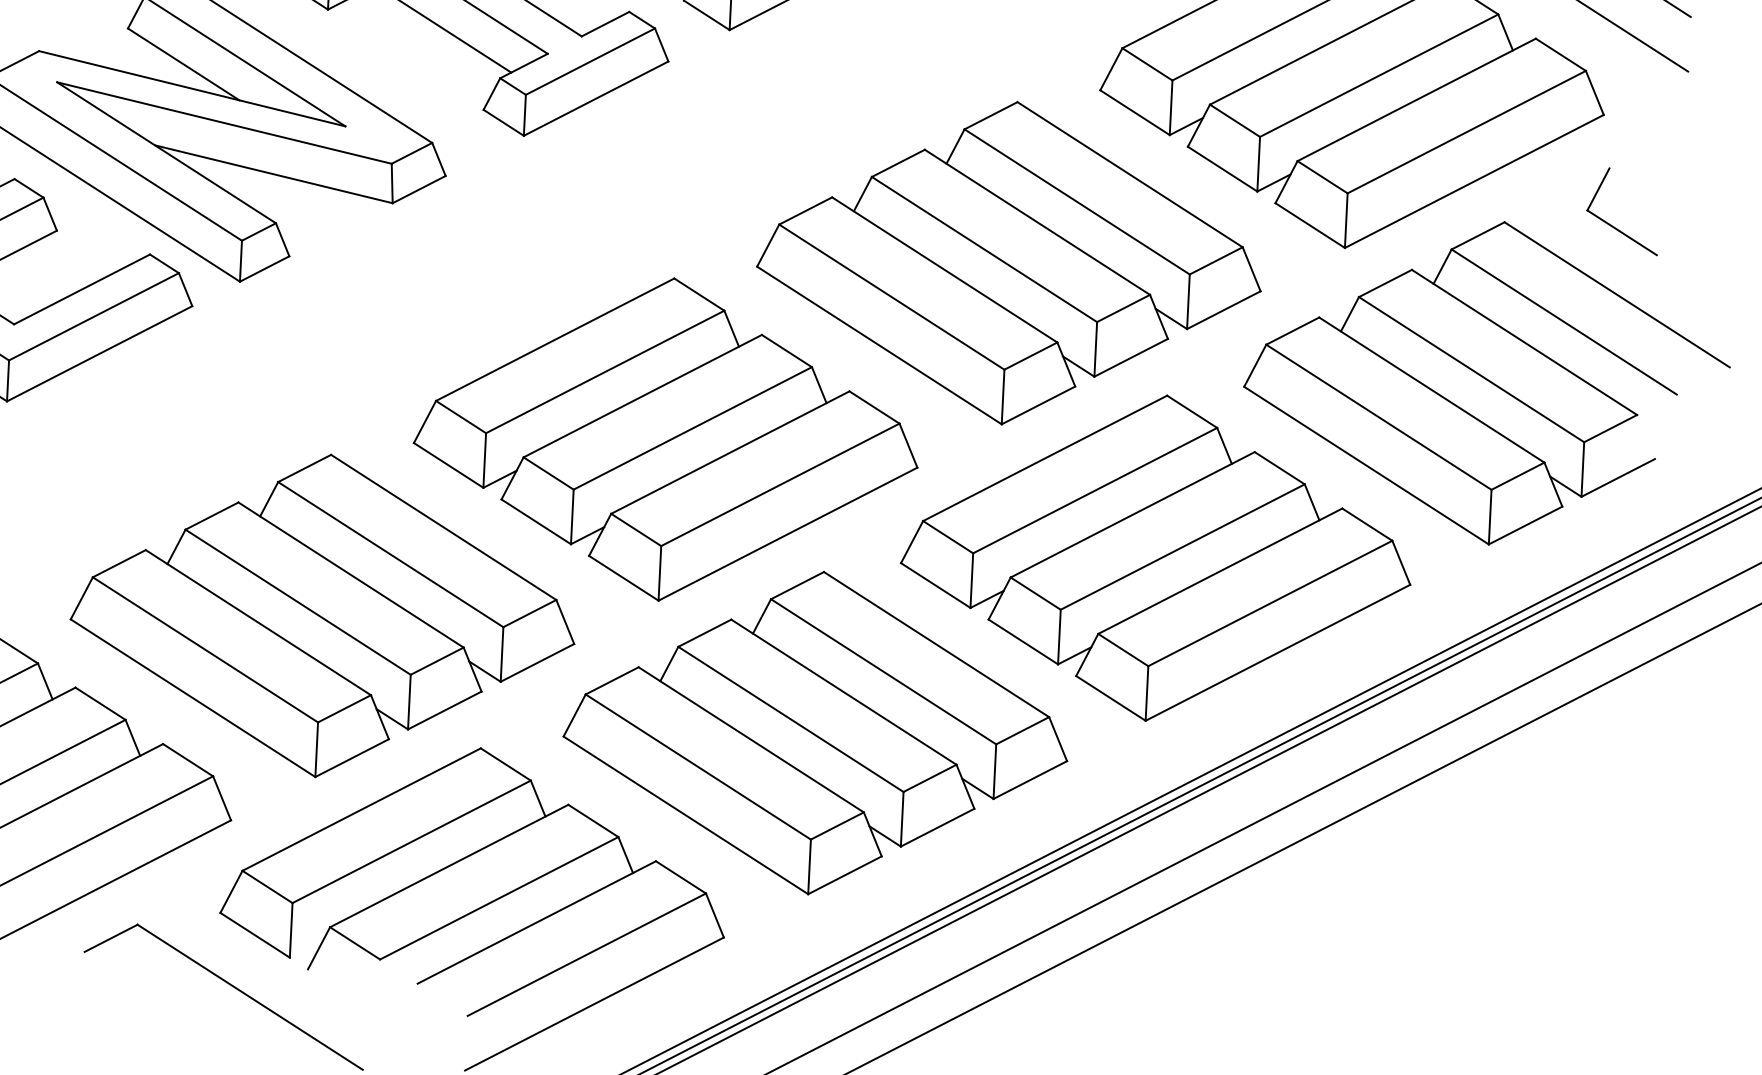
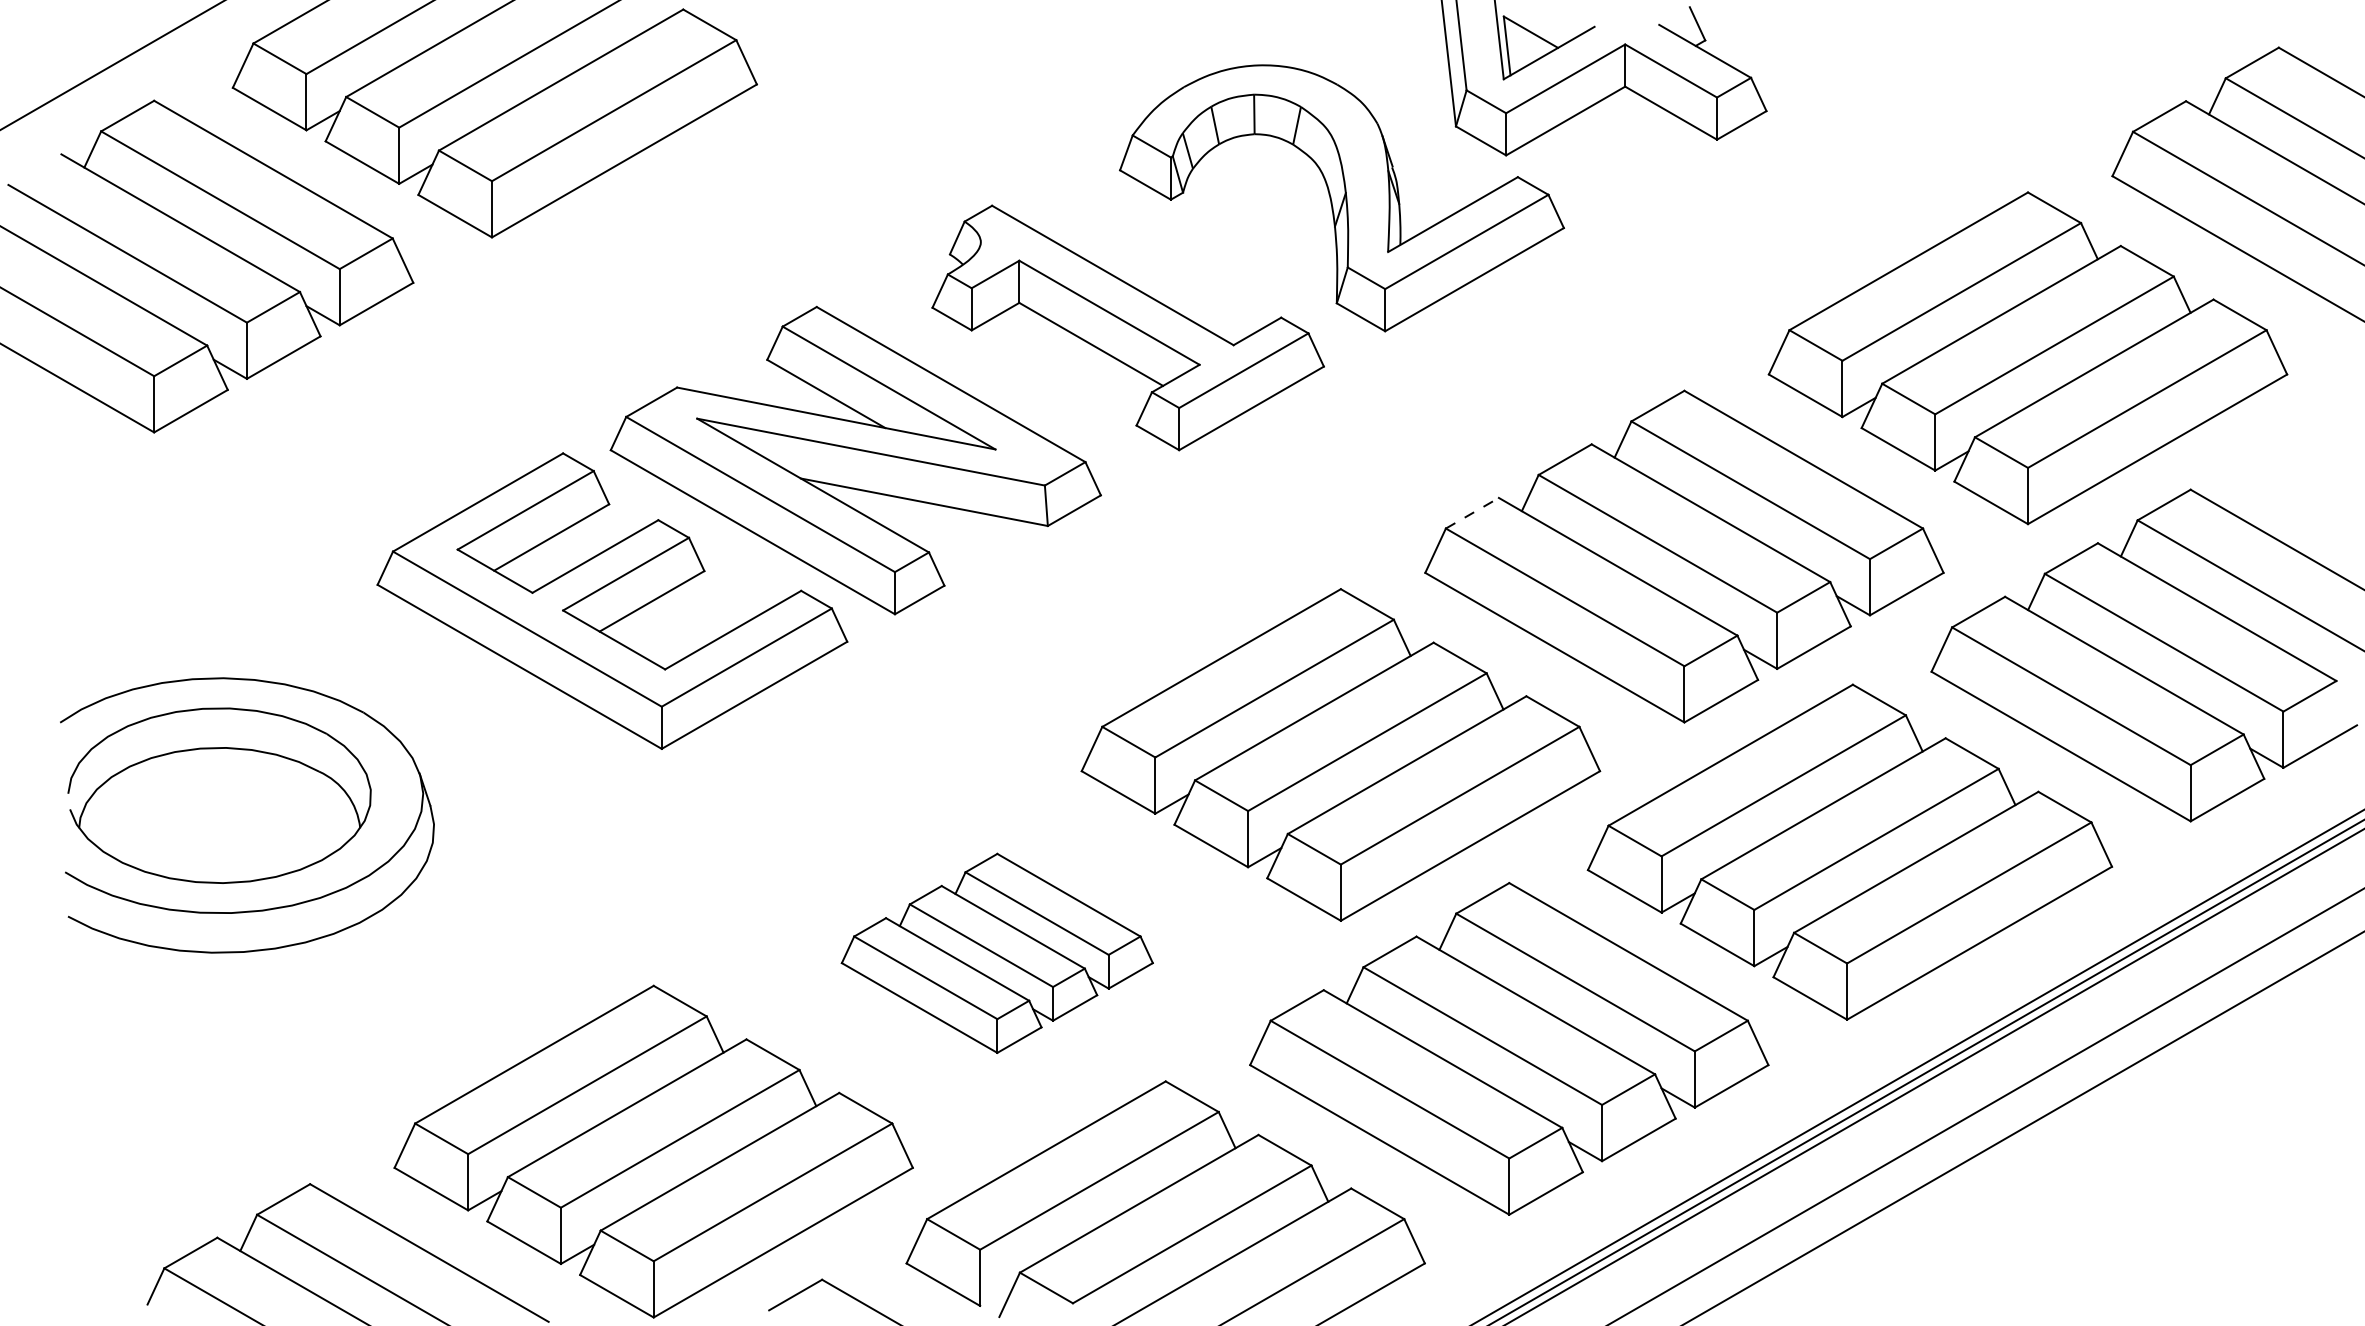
line: (805, 211) -> (1472, 513), solid -> dashed
part: (1614, 226) -> (2303, 488), removed
part: (323, 616) -> (997, 953), size x0.6

